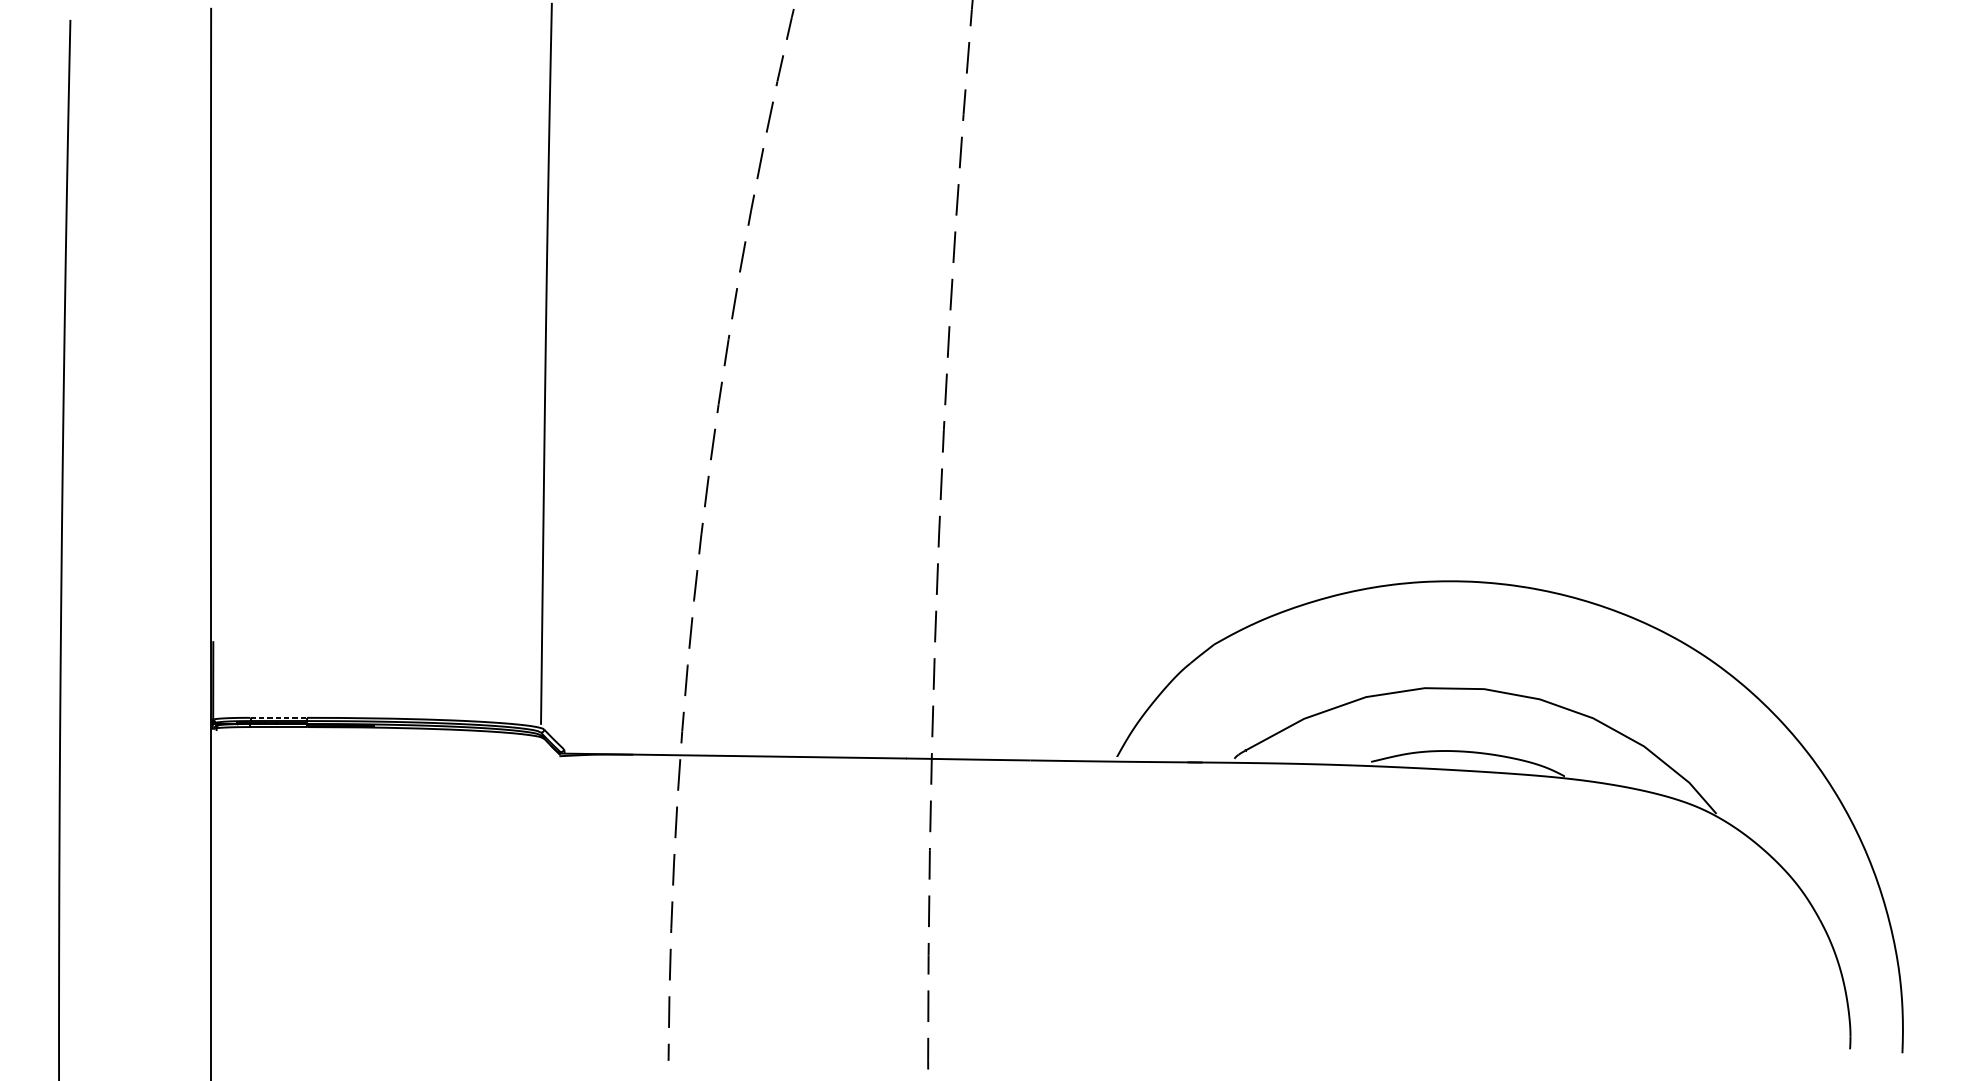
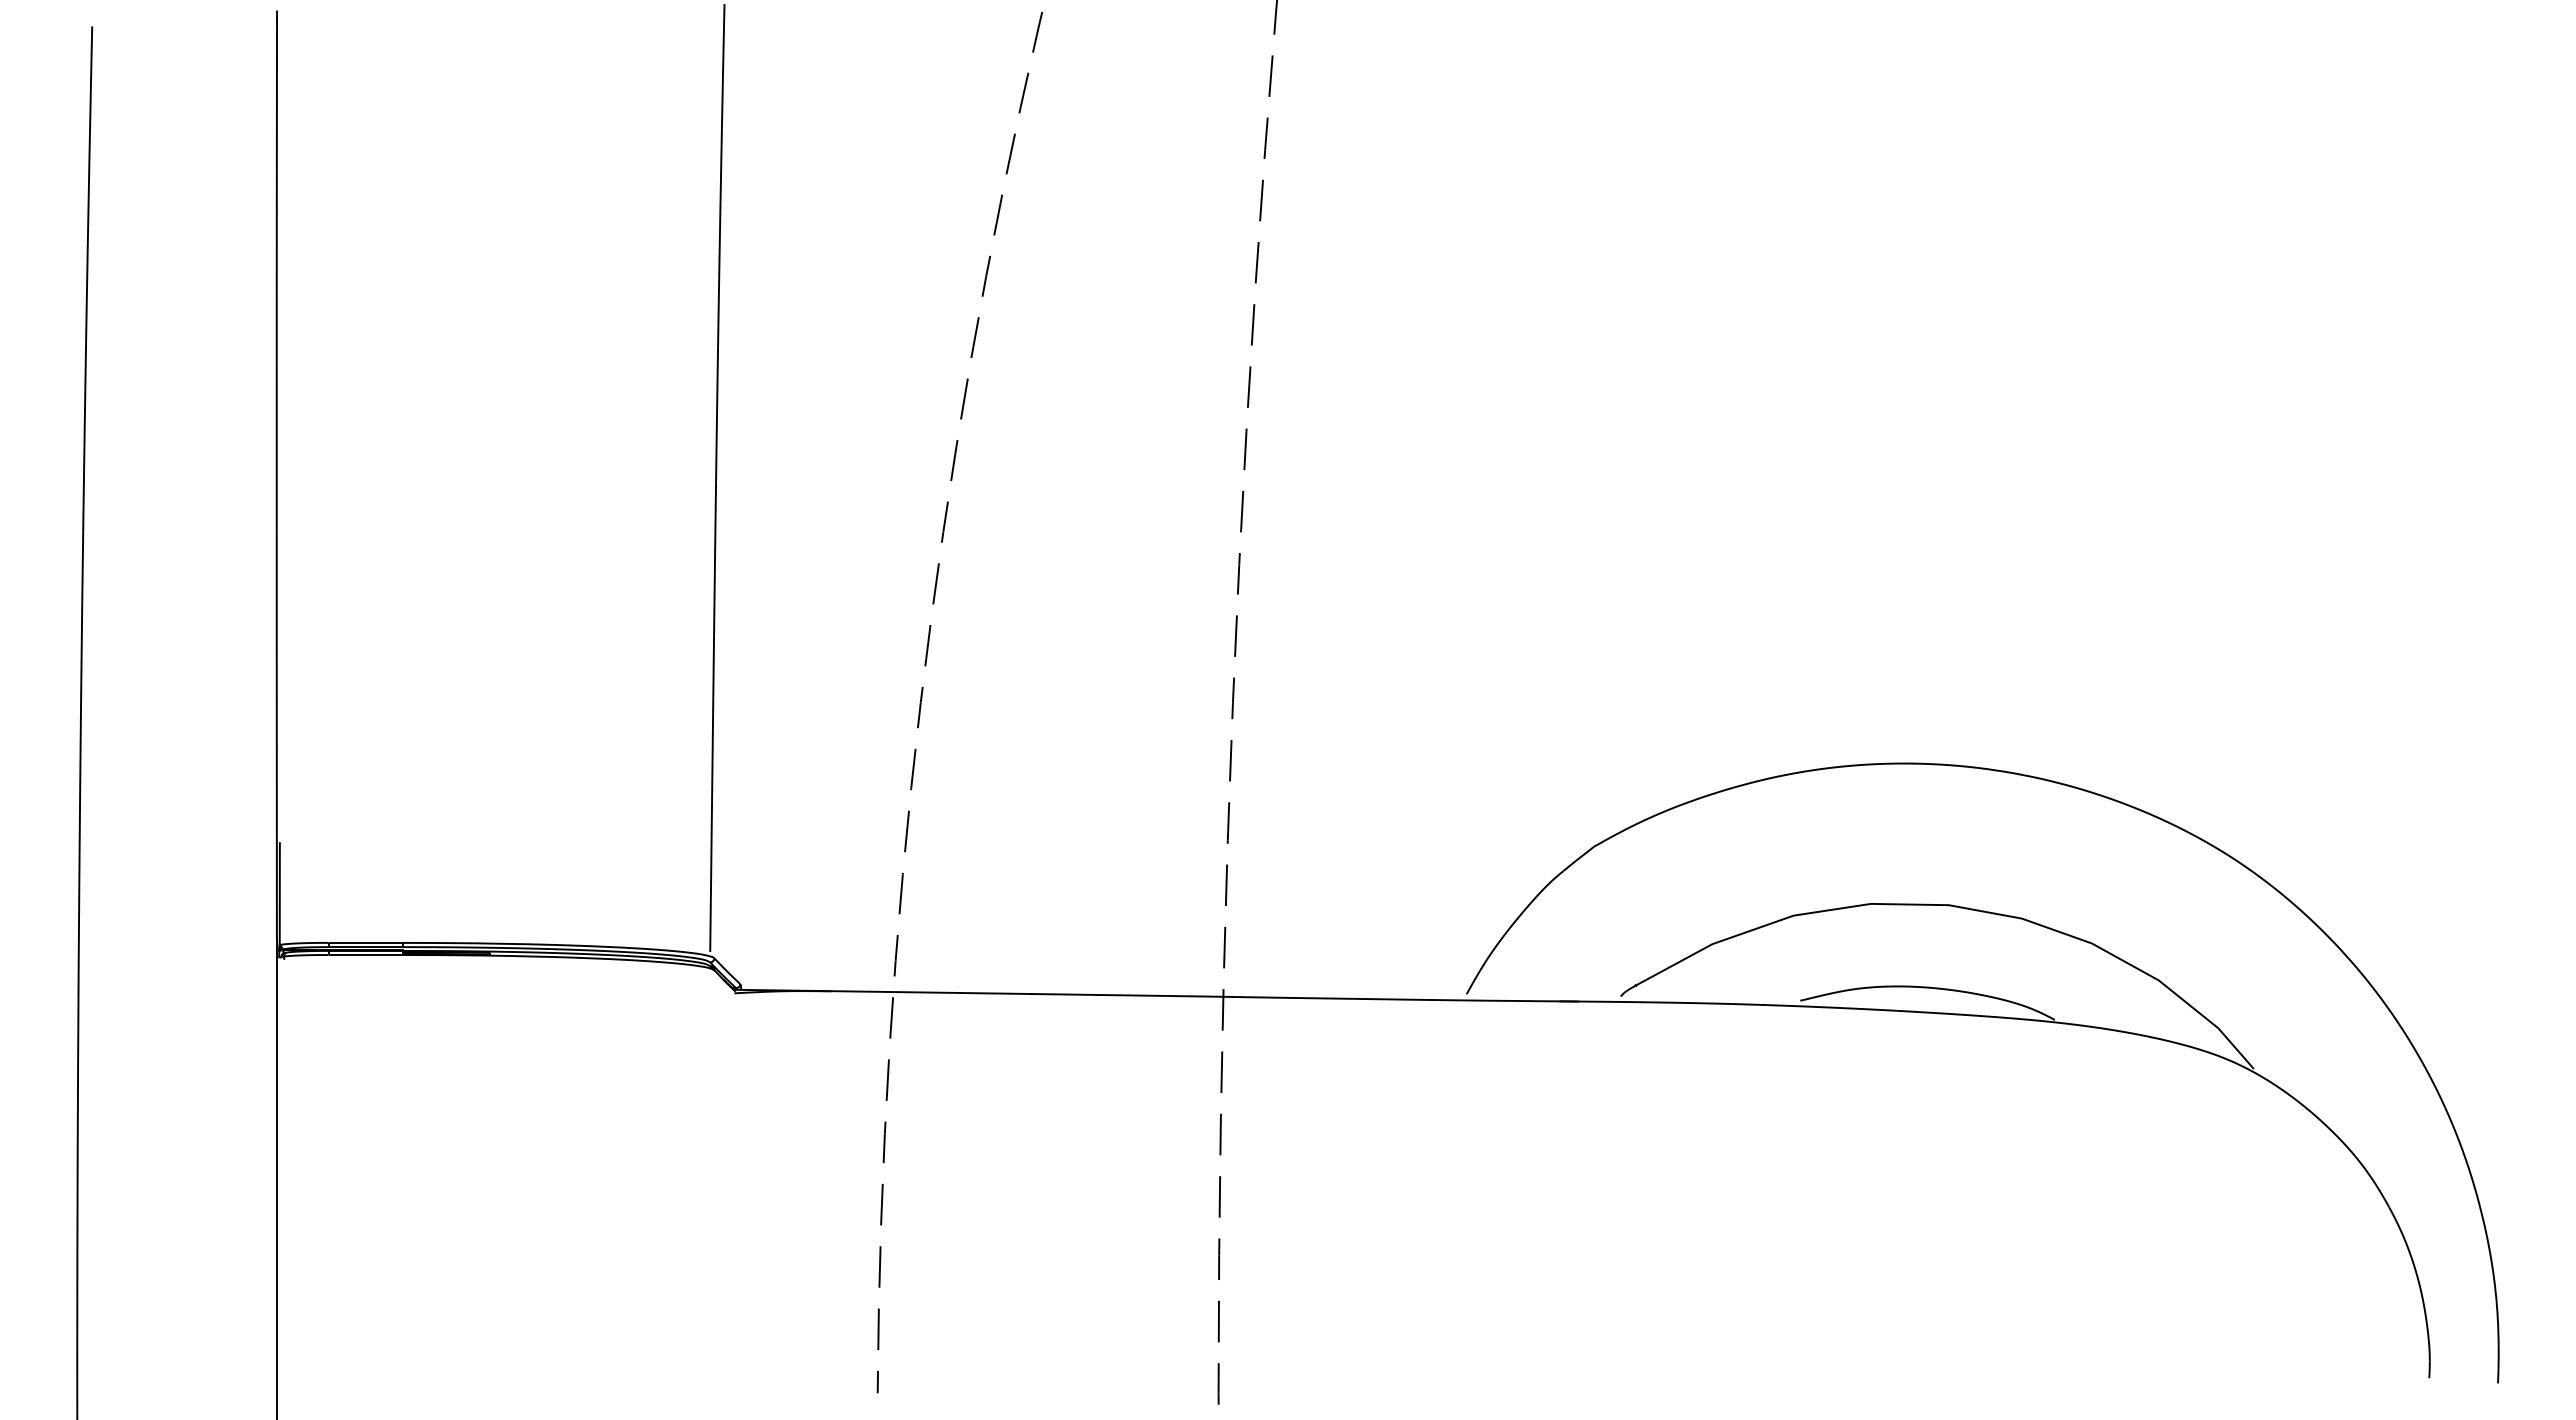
line: (278, 717) -> (365, 942), dashed -> solid

